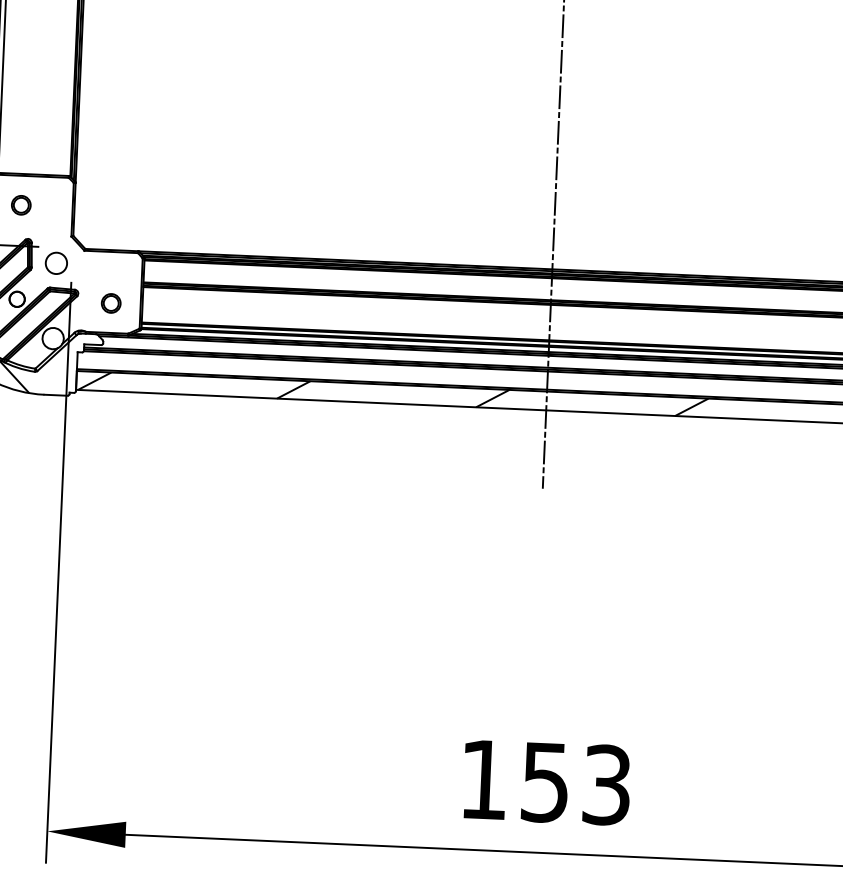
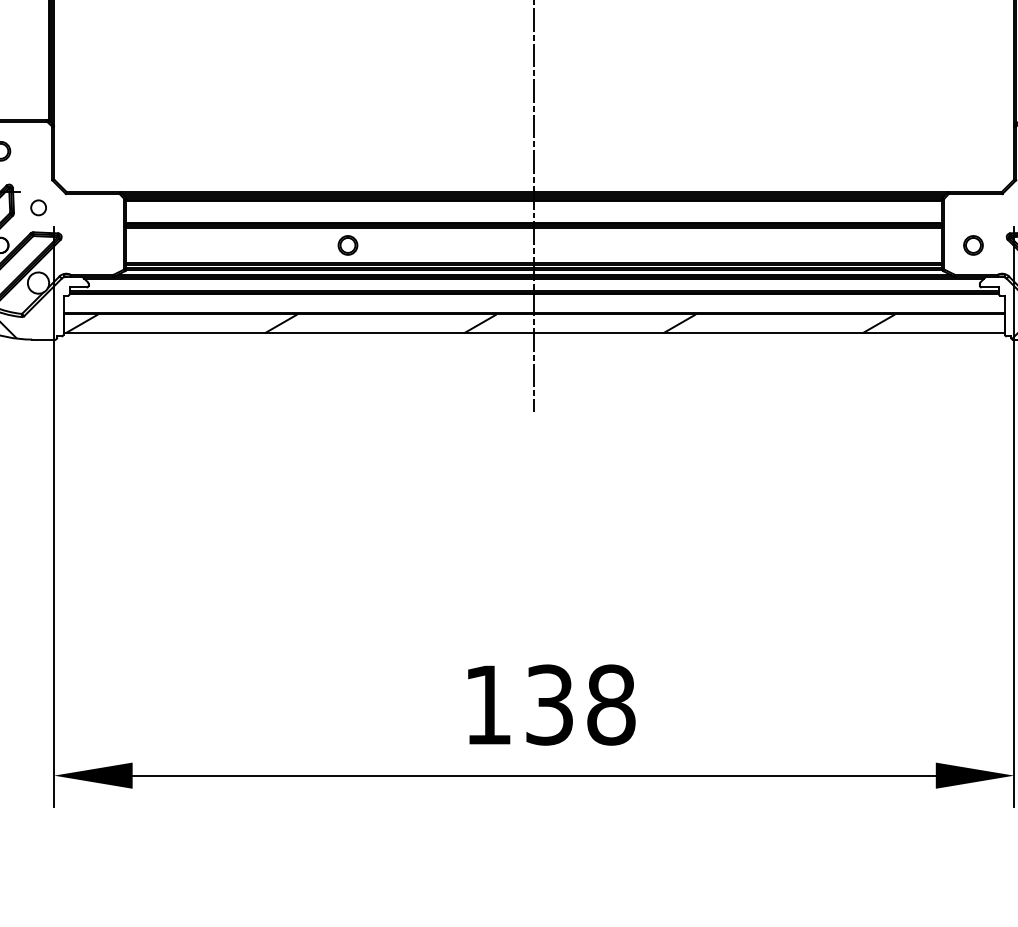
circle: (56, 263) -> (38, 207), size x0.7
part: (110, 303) -> (347, 245), moved
text: (576, 783) -> (580, 704), 153 -> 138

